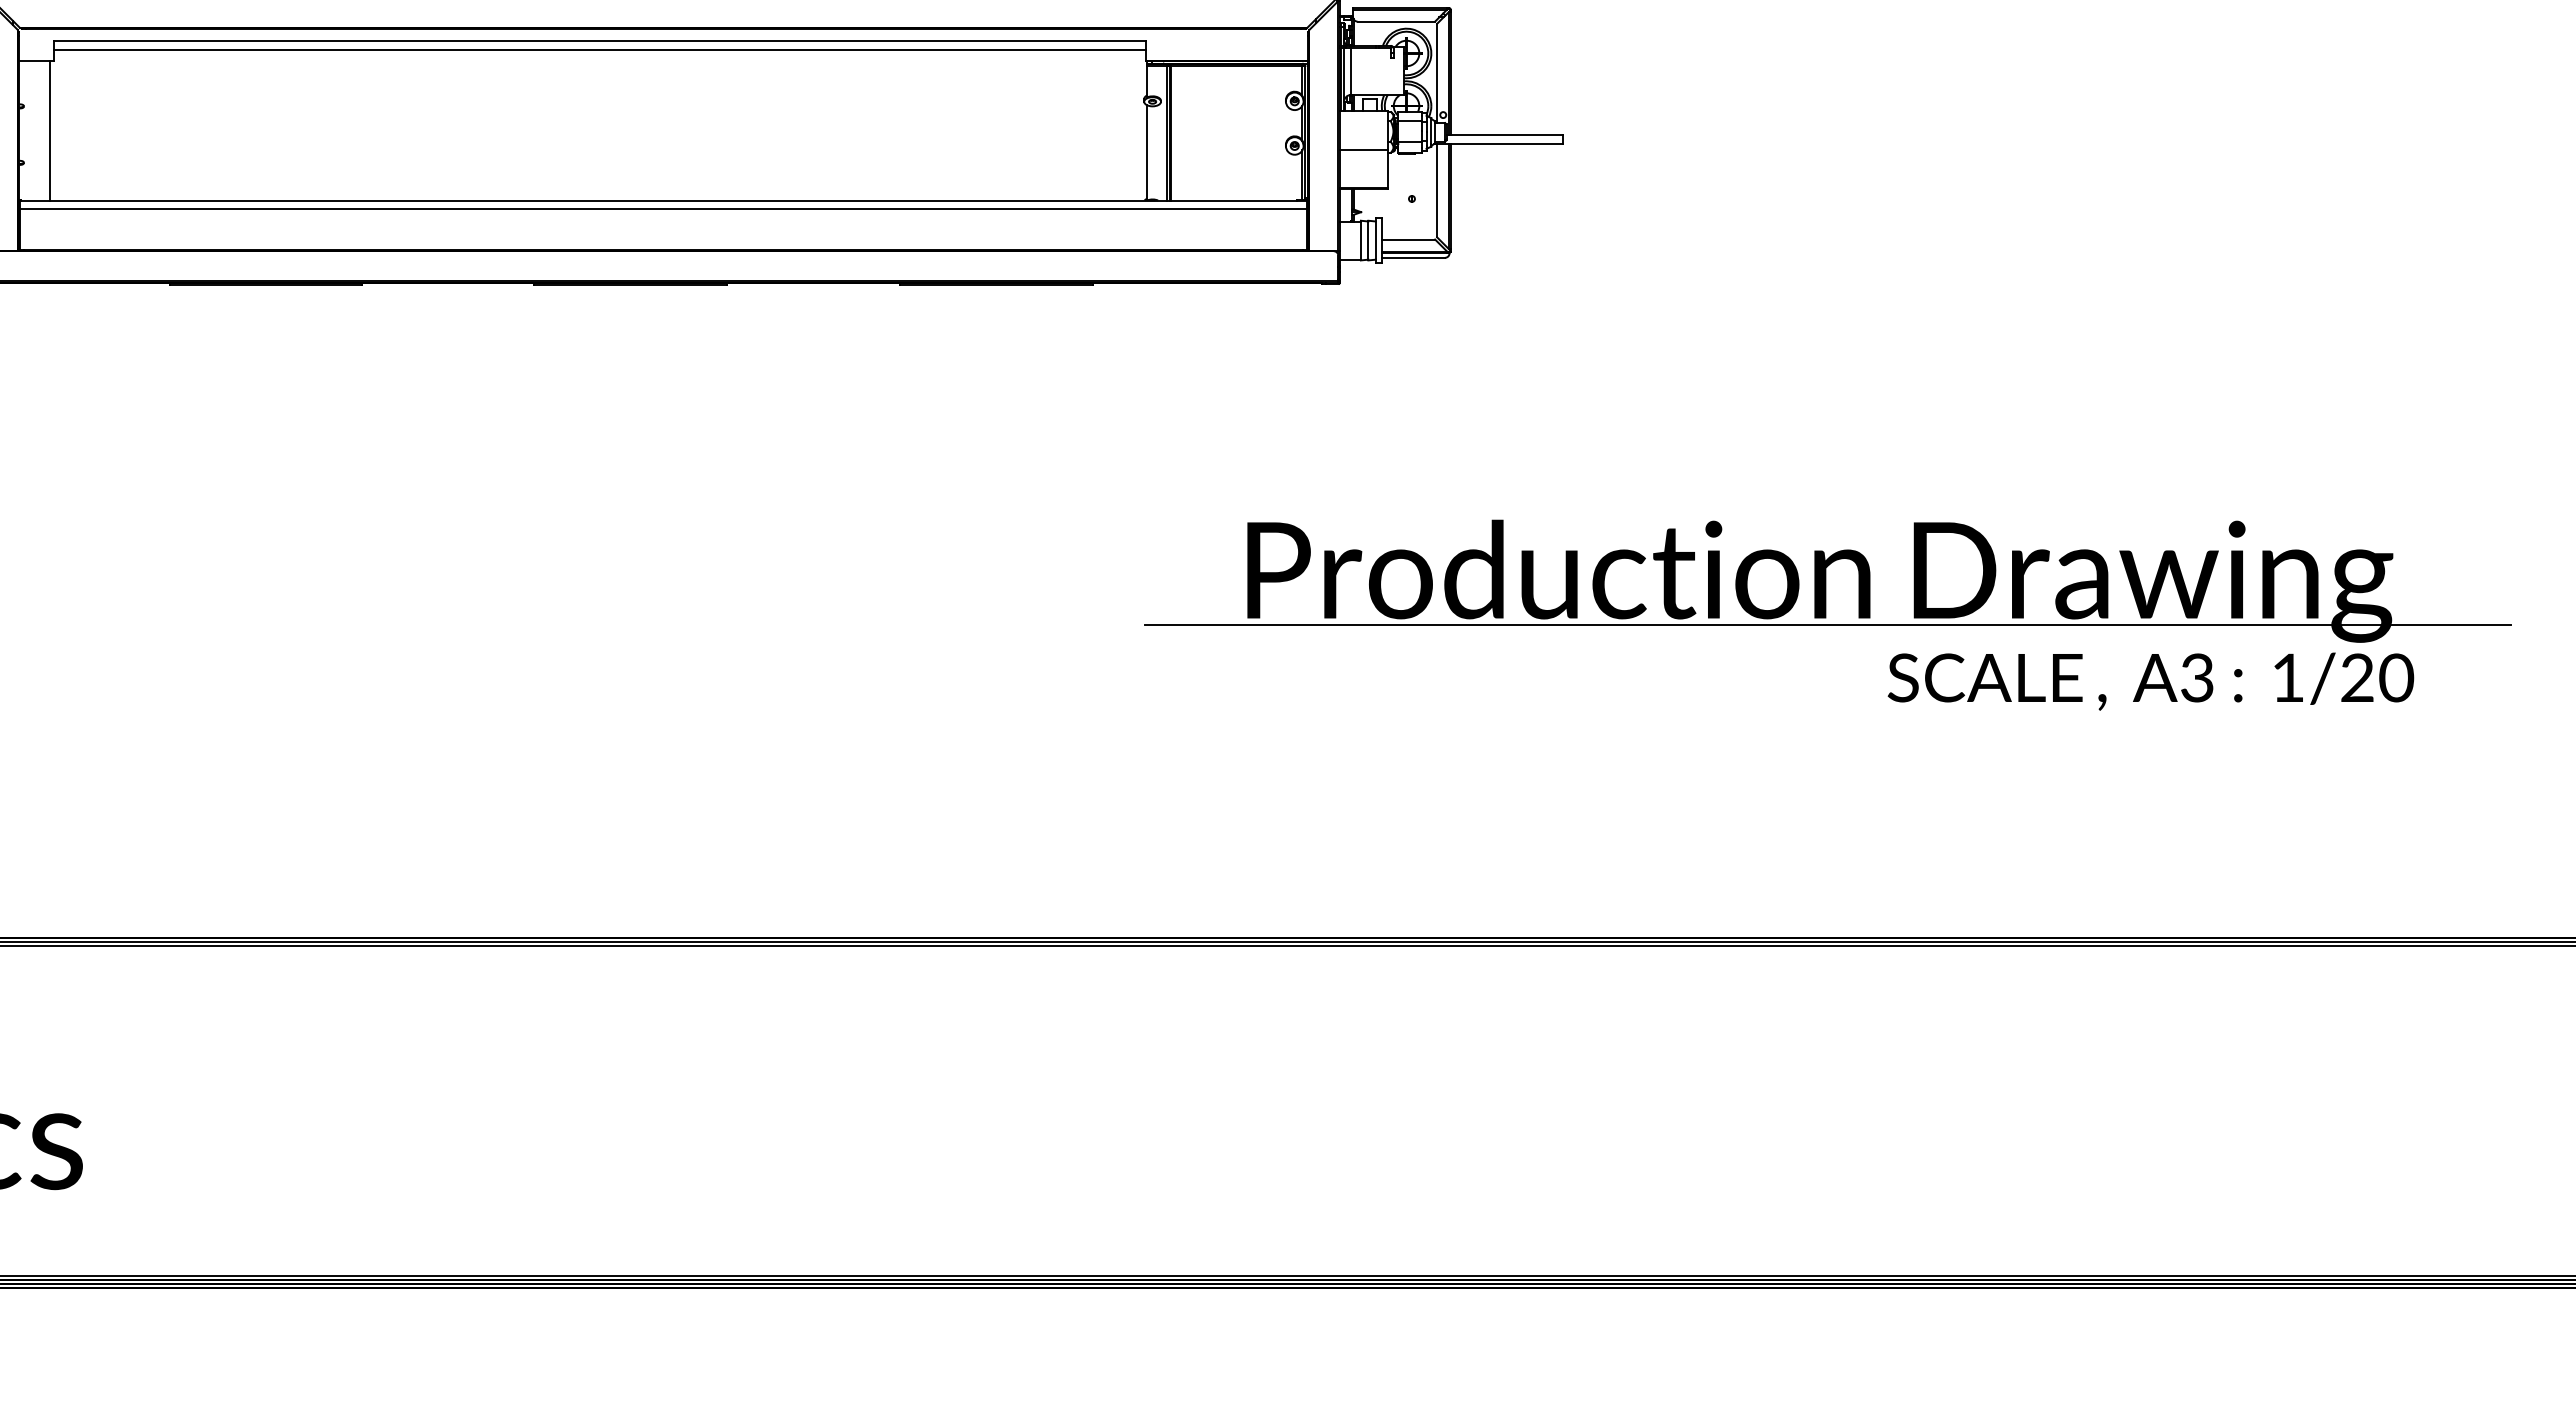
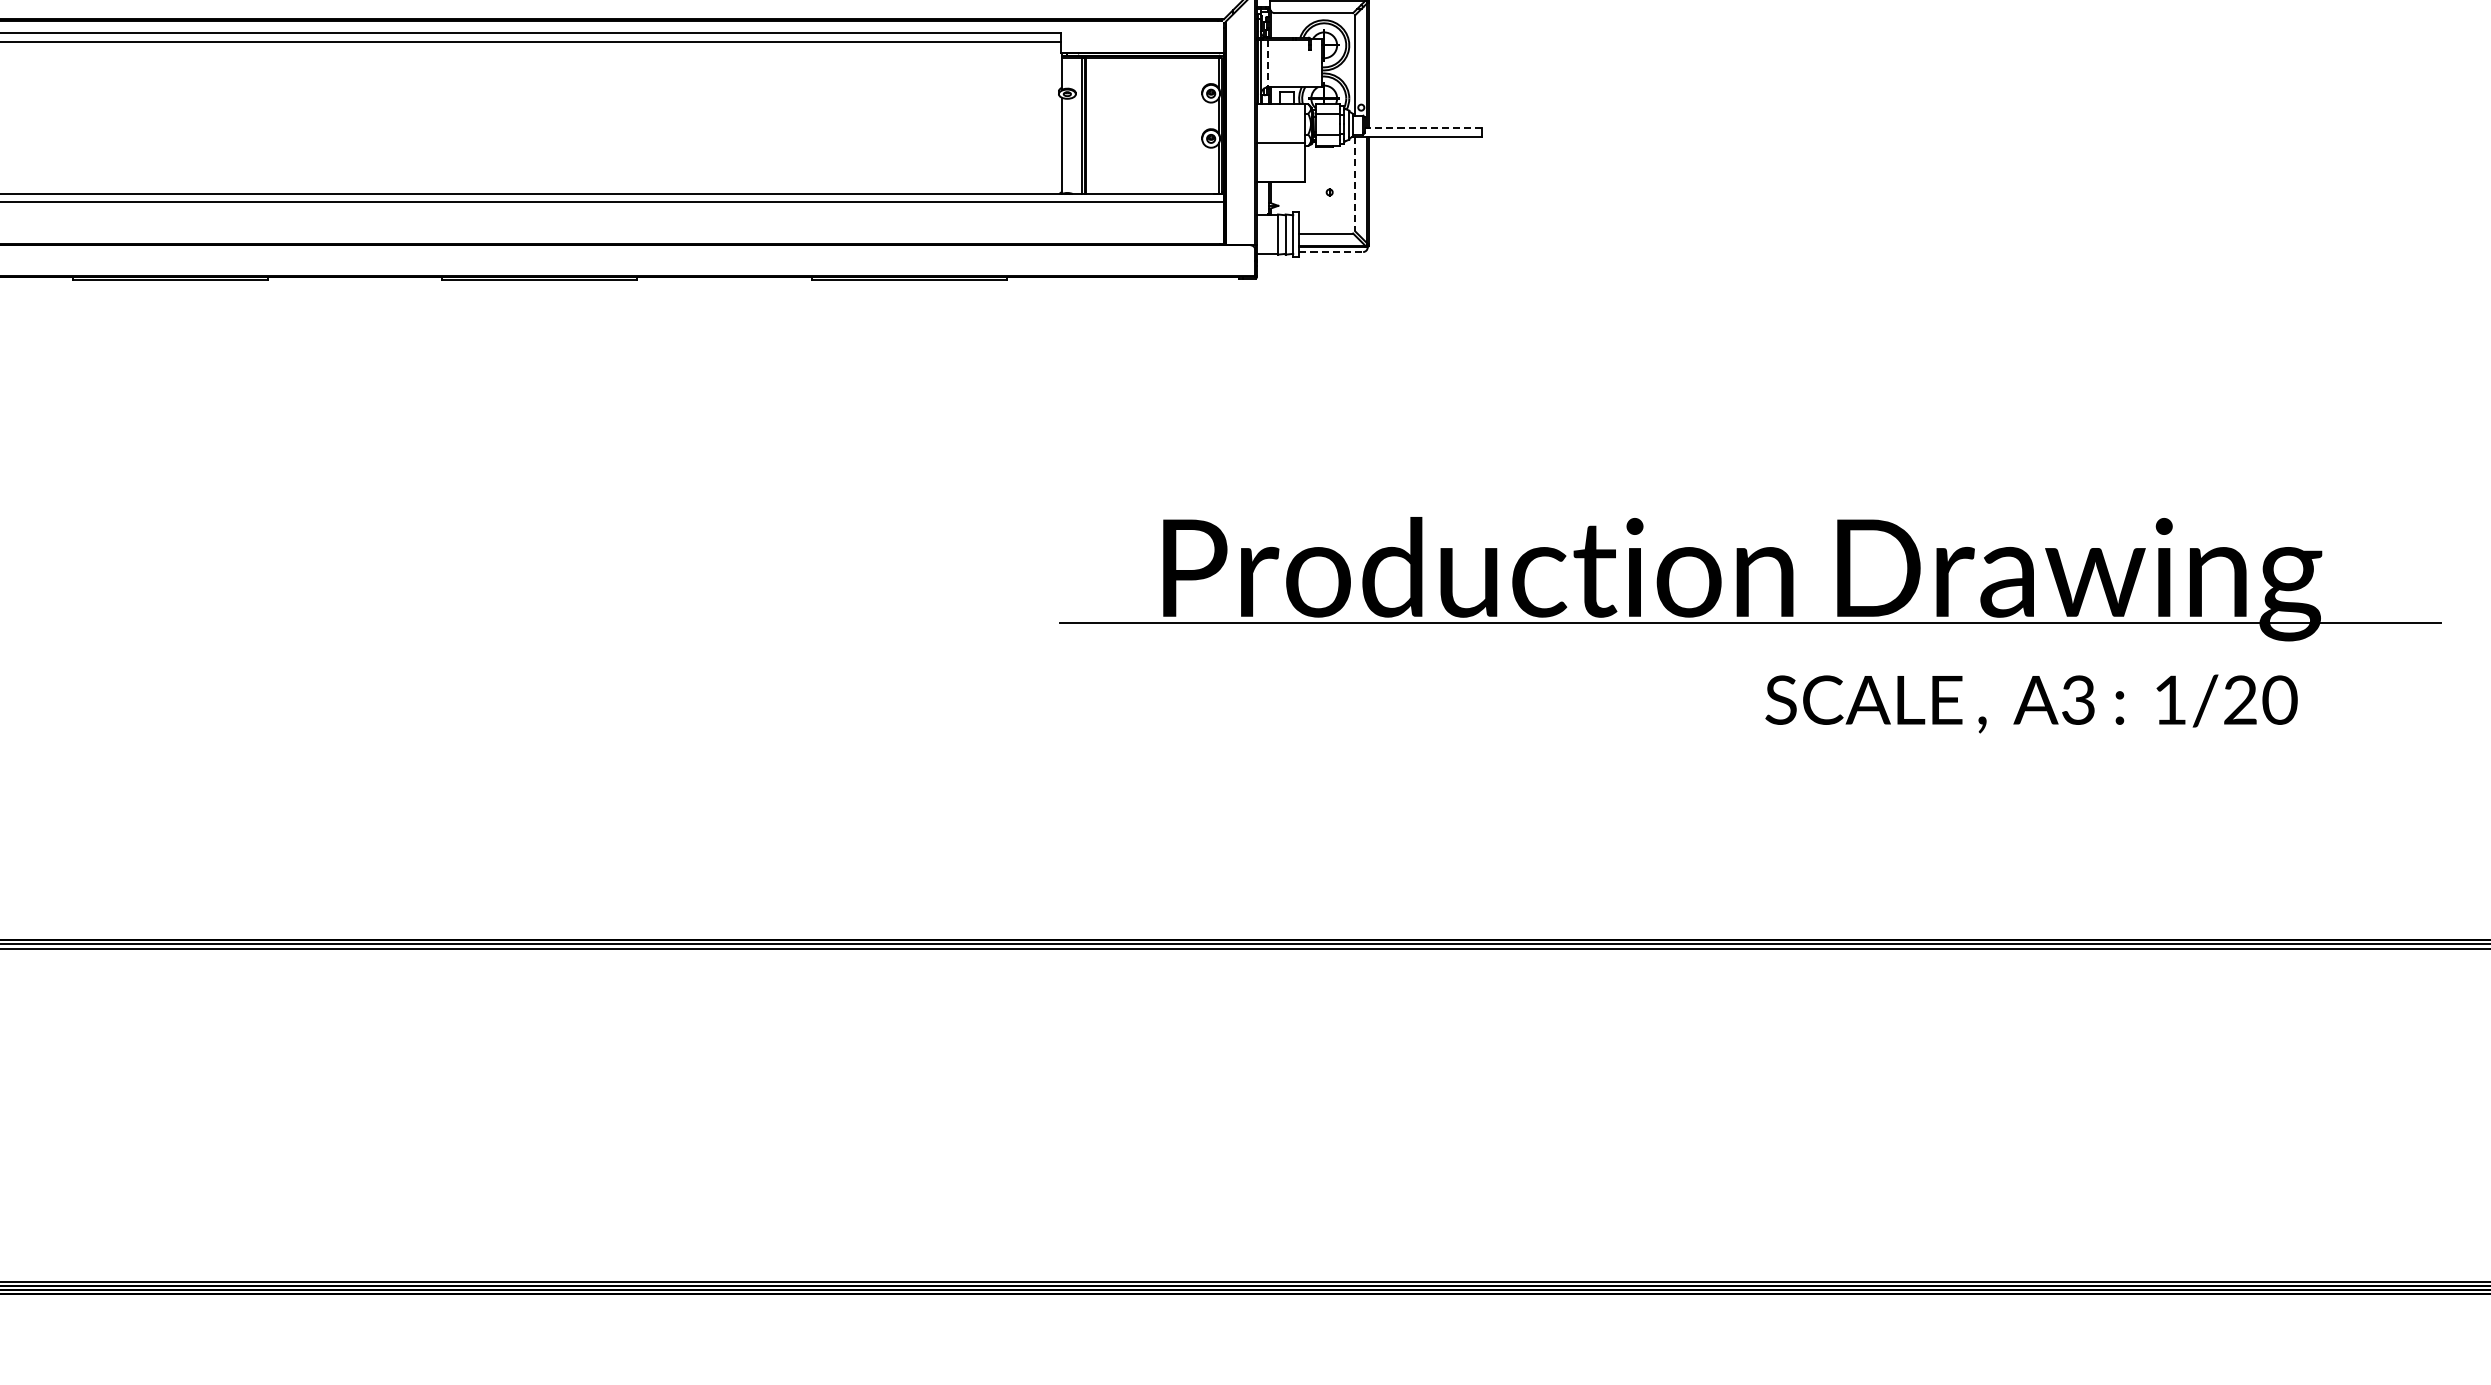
line: (1351, 72) -> (1268, 64), solid -> dashed
line: (1504, 134) -> (1423, 127), solid -> dashed
line: (1437, 190) -> (1355, 183), solid -> dashed
line: (1413, 257) -> (1331, 251), solid -> dashed
text: (2150, 681) -> (2031, 703), moved

